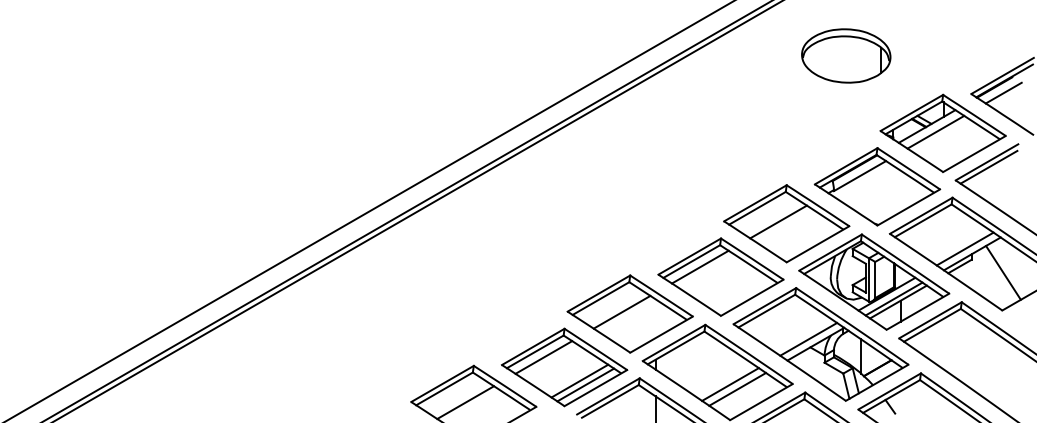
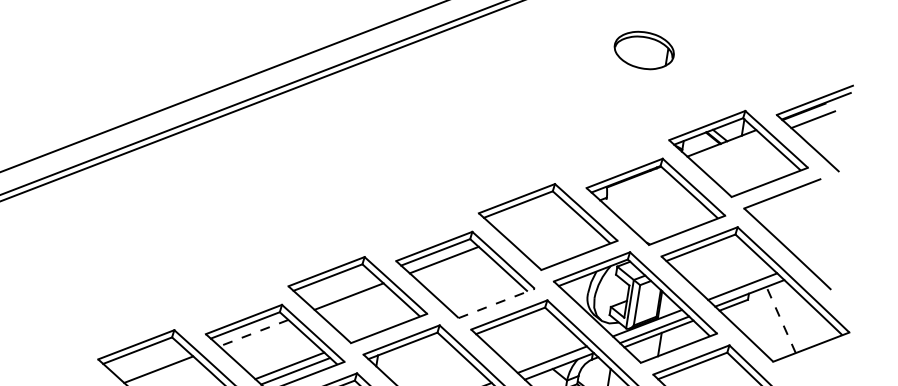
part: (846, 55) -> (644, 49), size x0.6
line: (935, 131) -> (730, 150), removed
line: (988, 166) -> (783, 198), removed
line: (859, 176) -> (637, 187), removed
line: (778, 221) -> (539, 223), removed
line: (1003, 272) -> (781, 319), solid -> dashed
line: (752, 297) -> (497, 303), solid -> dashed
line: (543, 357) -> (253, 333), solid -> dashed

